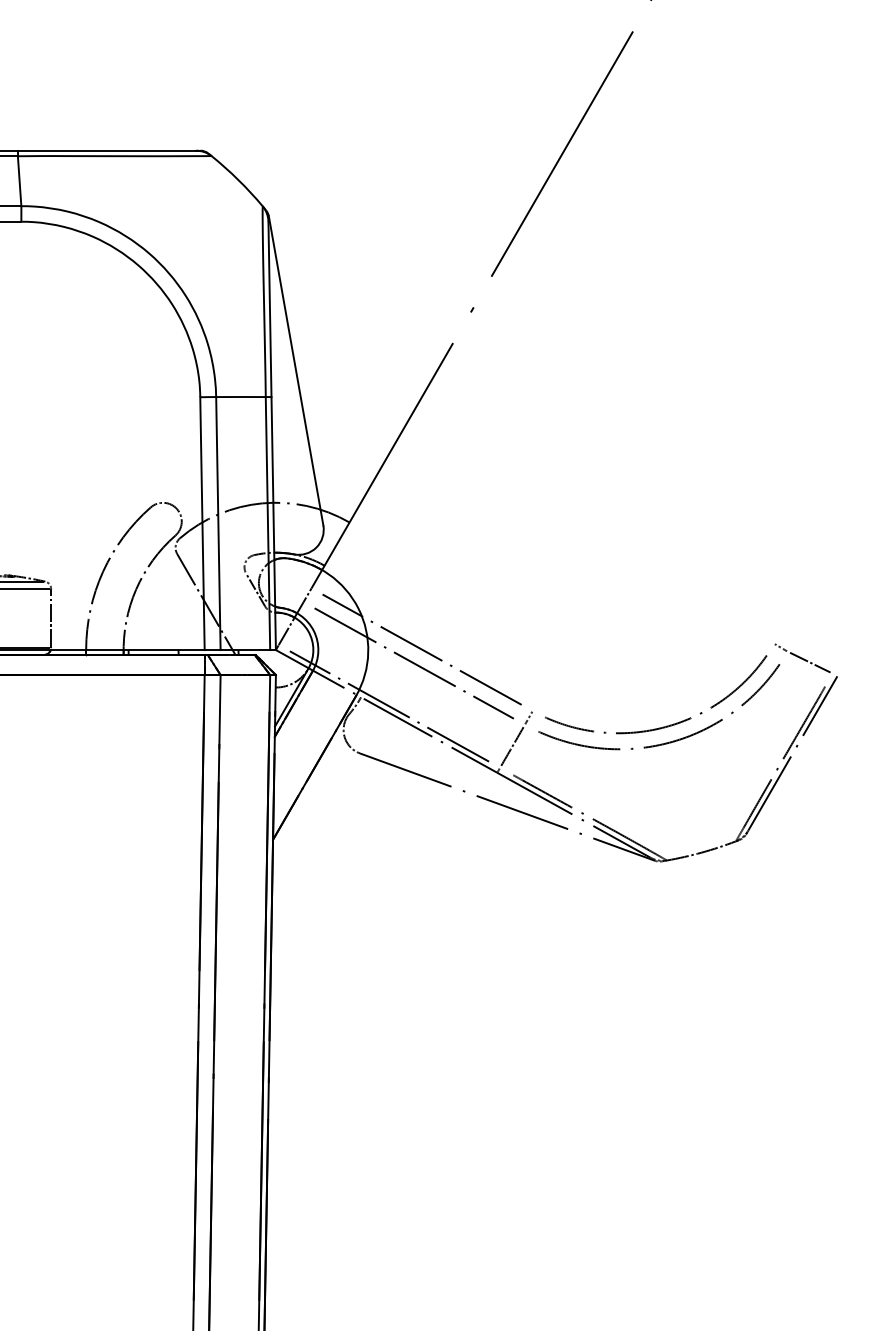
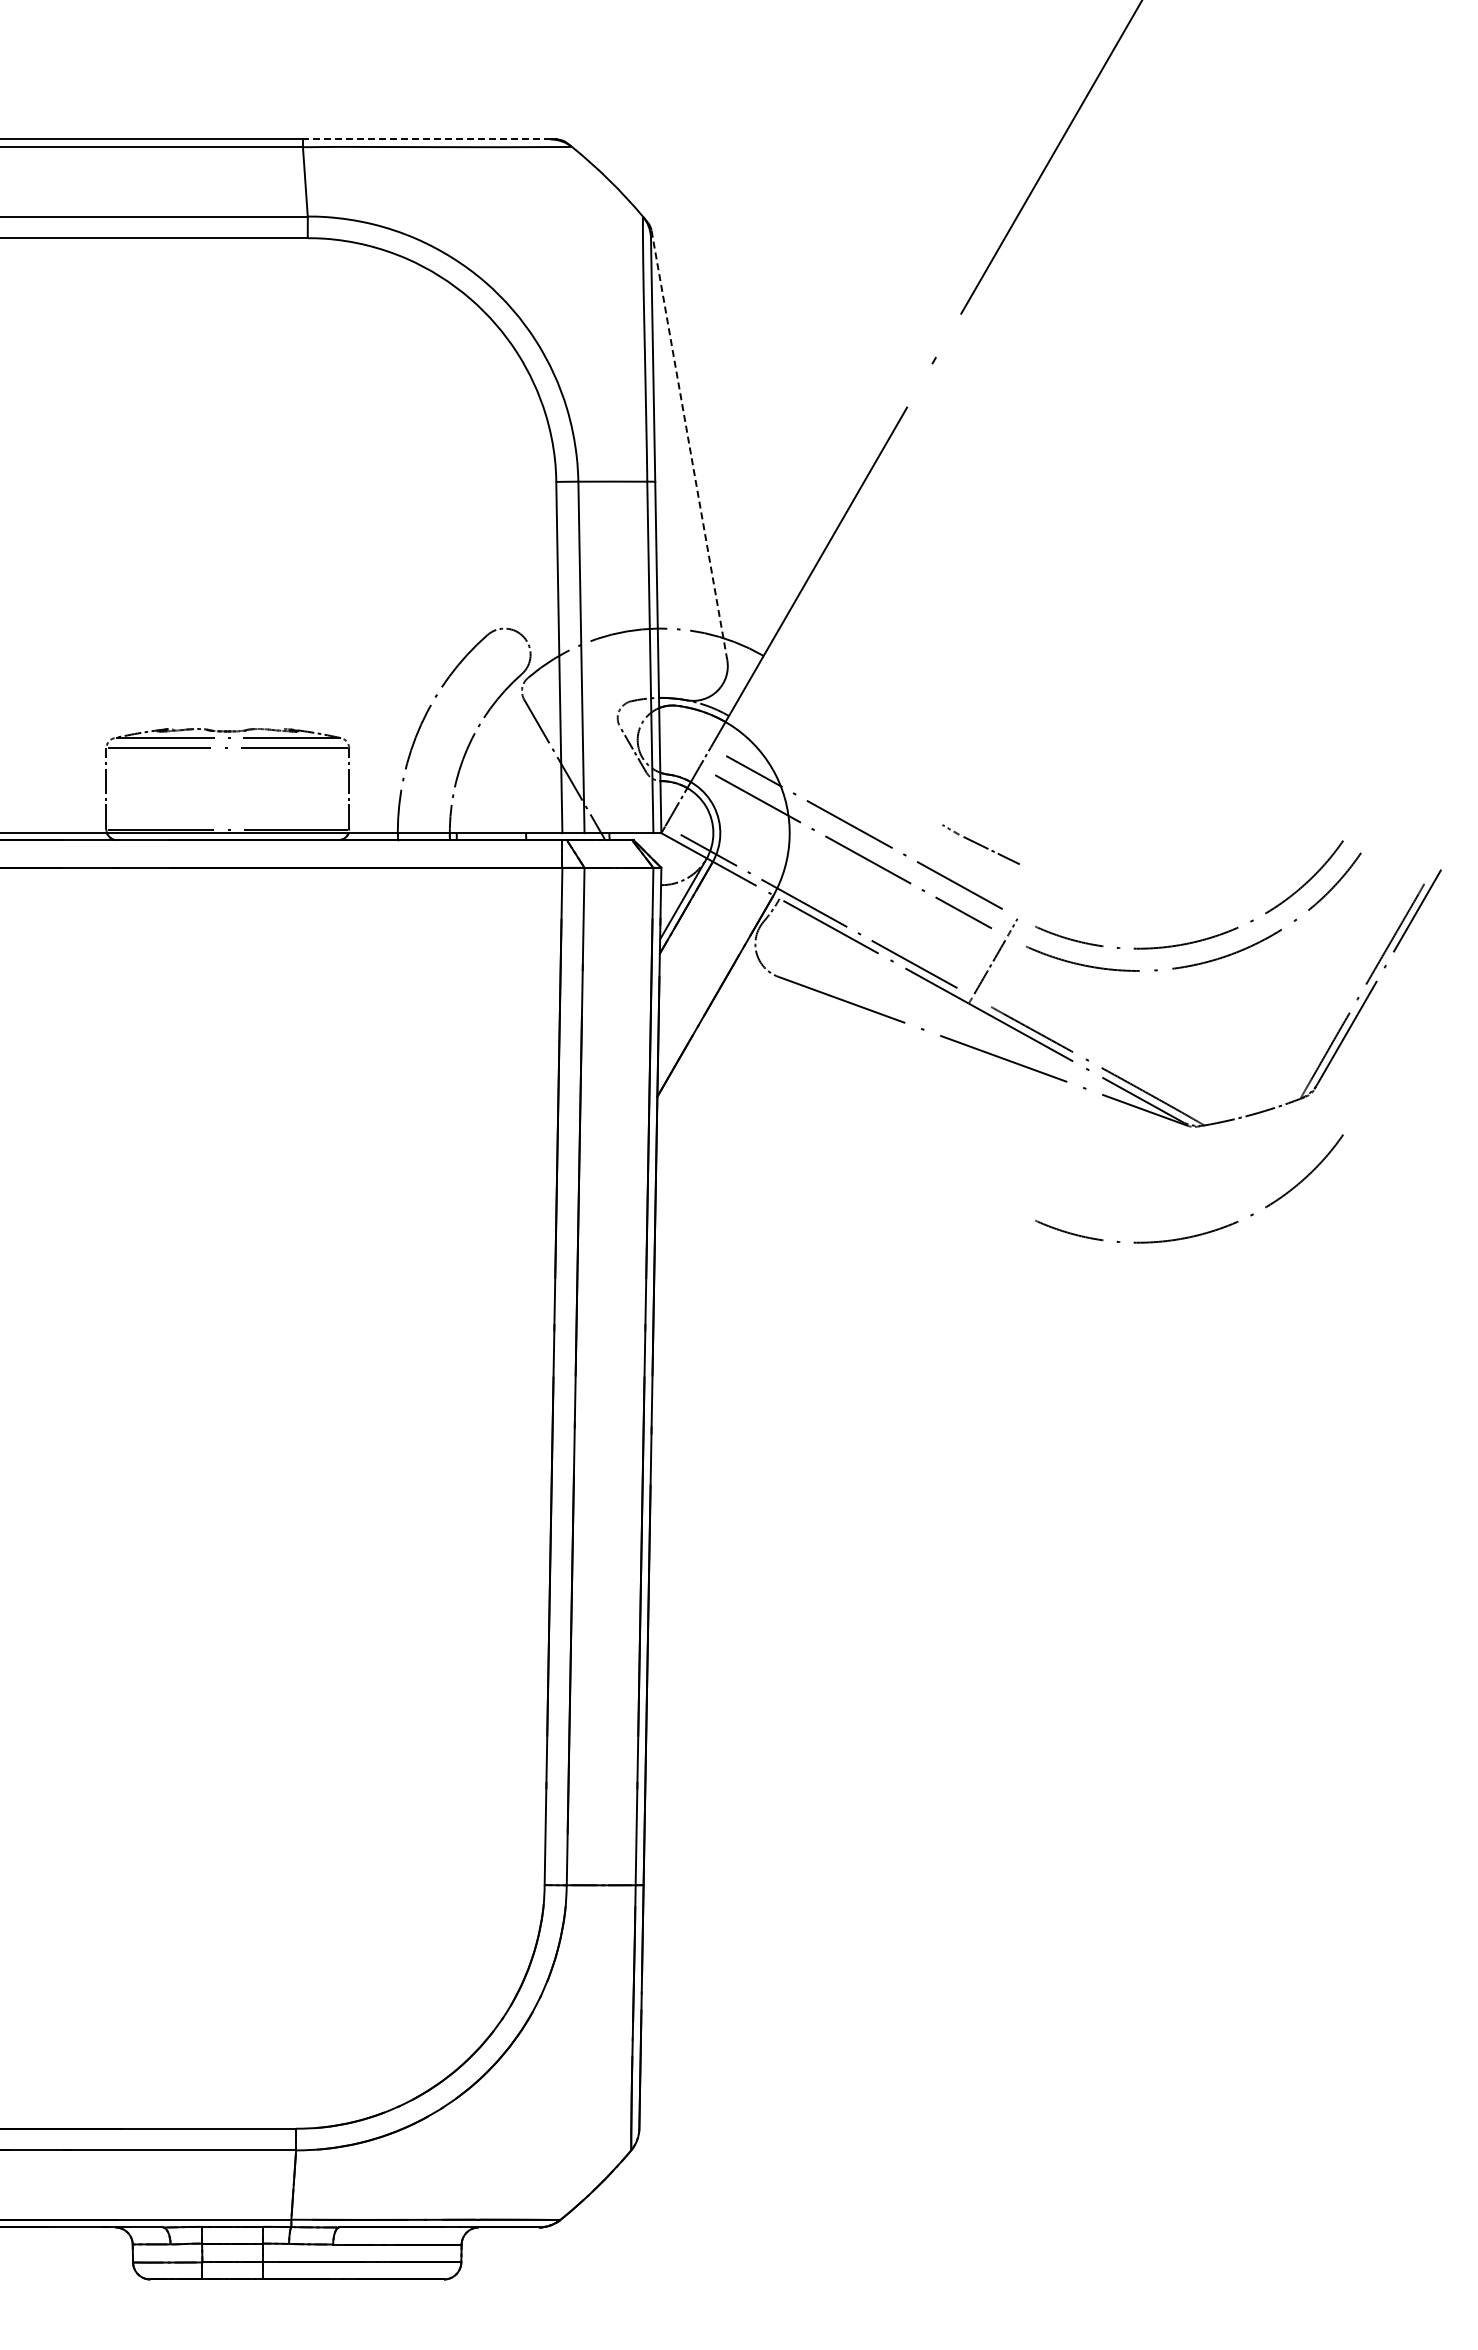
line: (106, 150) -> (426, 139), solid -> dashed
line: (296, 370) -> (689, 444), solid -> dashed
part: (802, 658) -> (980, 844), moved
curve: (666, 937) -> (1203, 1232), added

